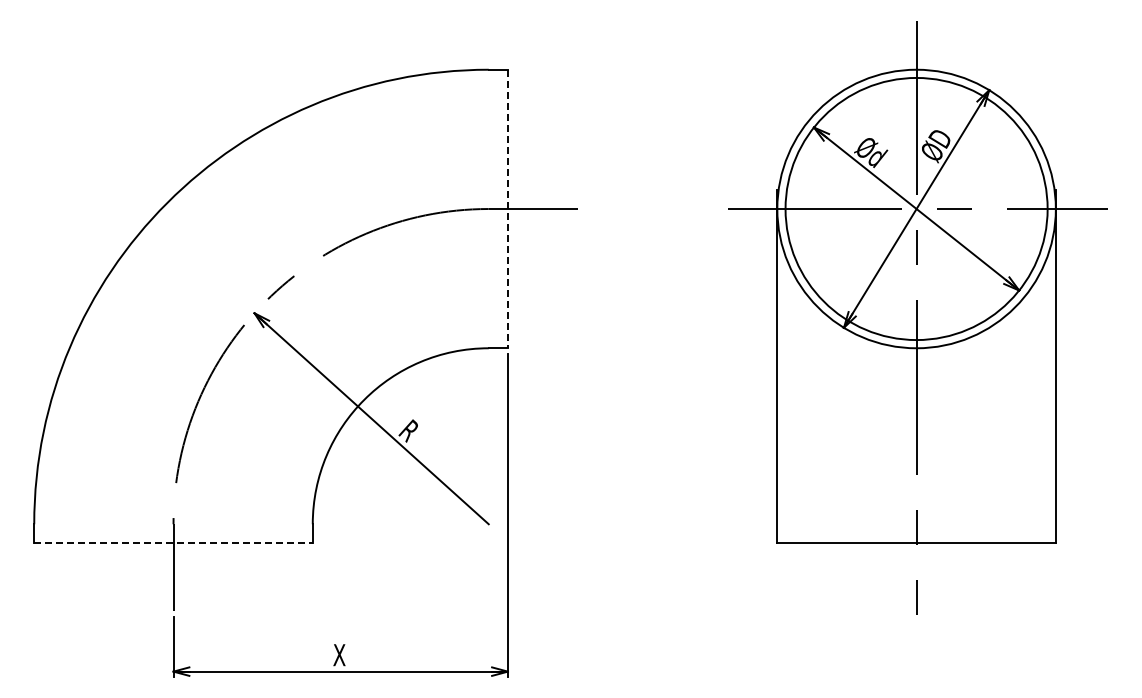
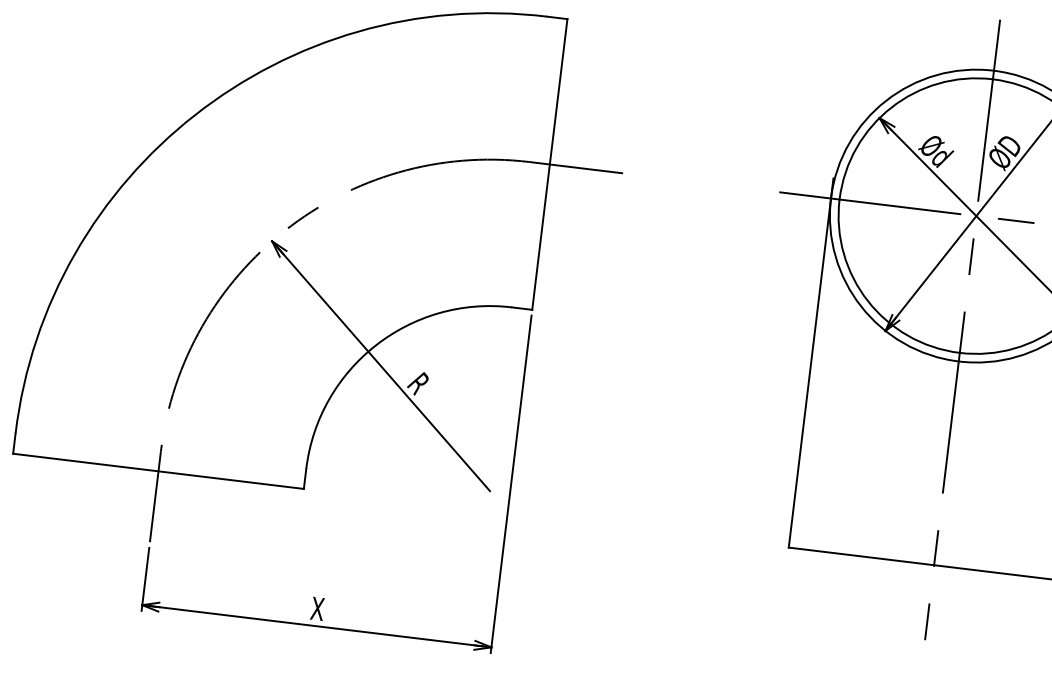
line: (507, 209) -> (549, 164), dashed -> solid
line: (174, 543) -> (159, 471), dashed -> solid

